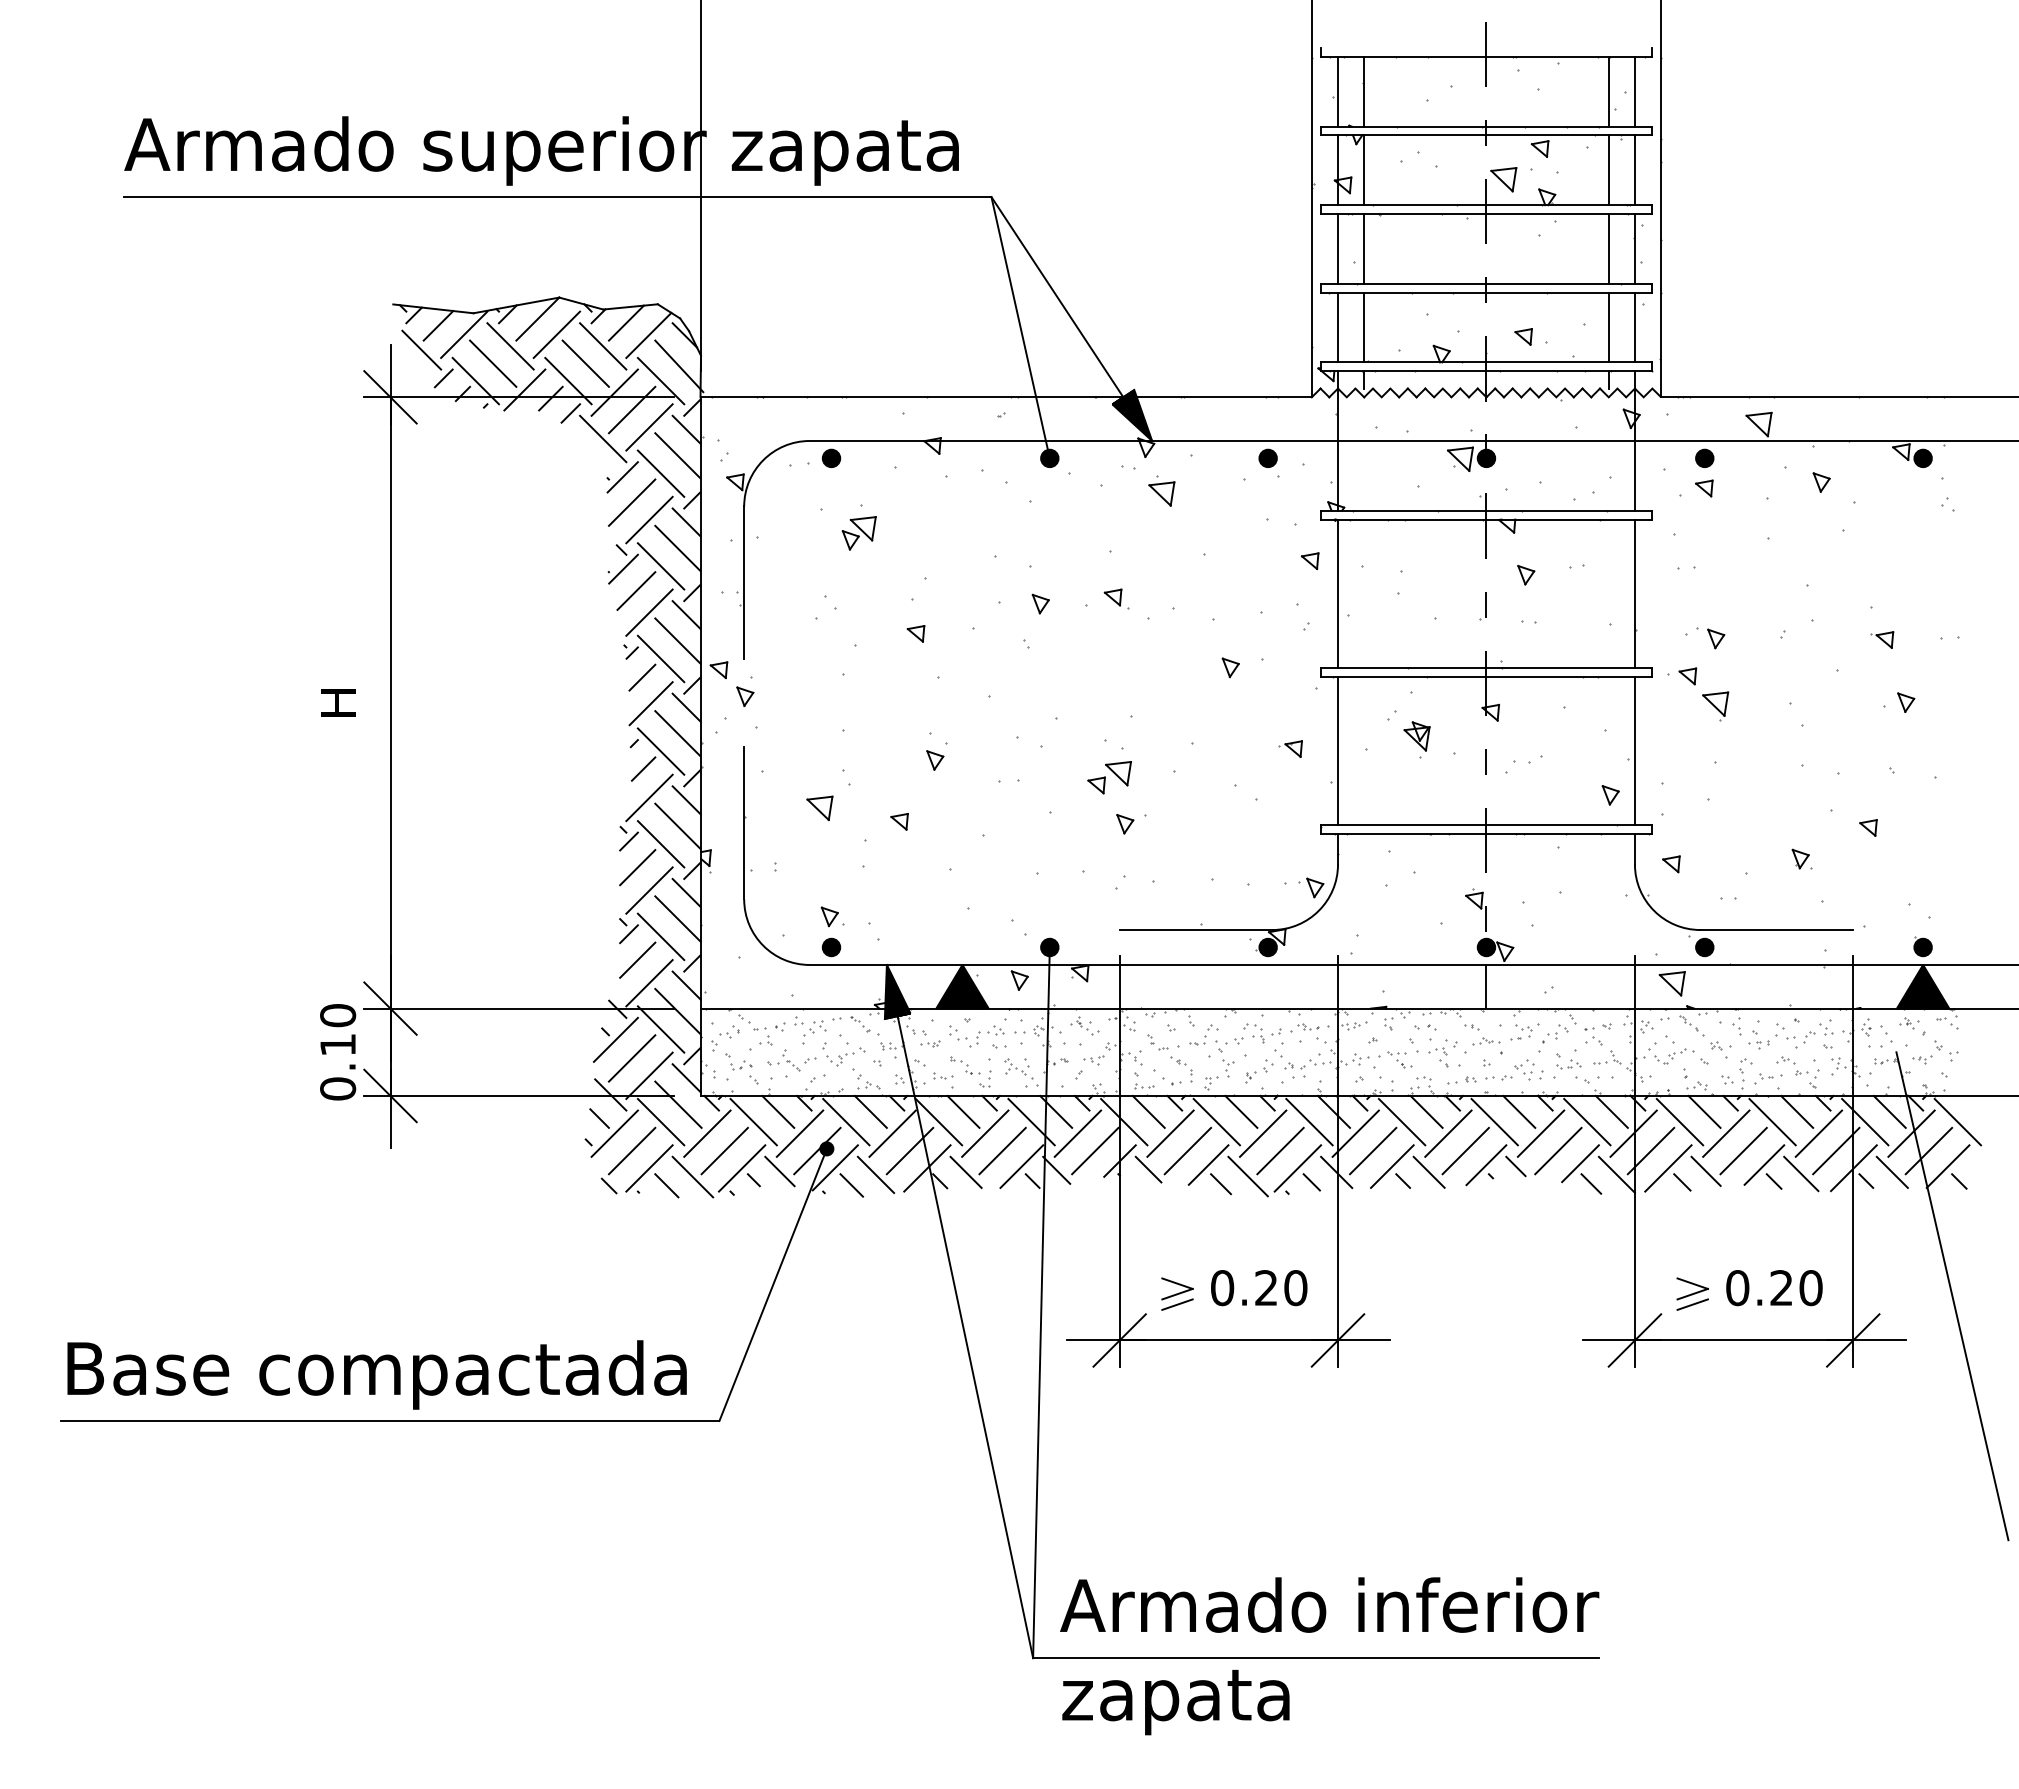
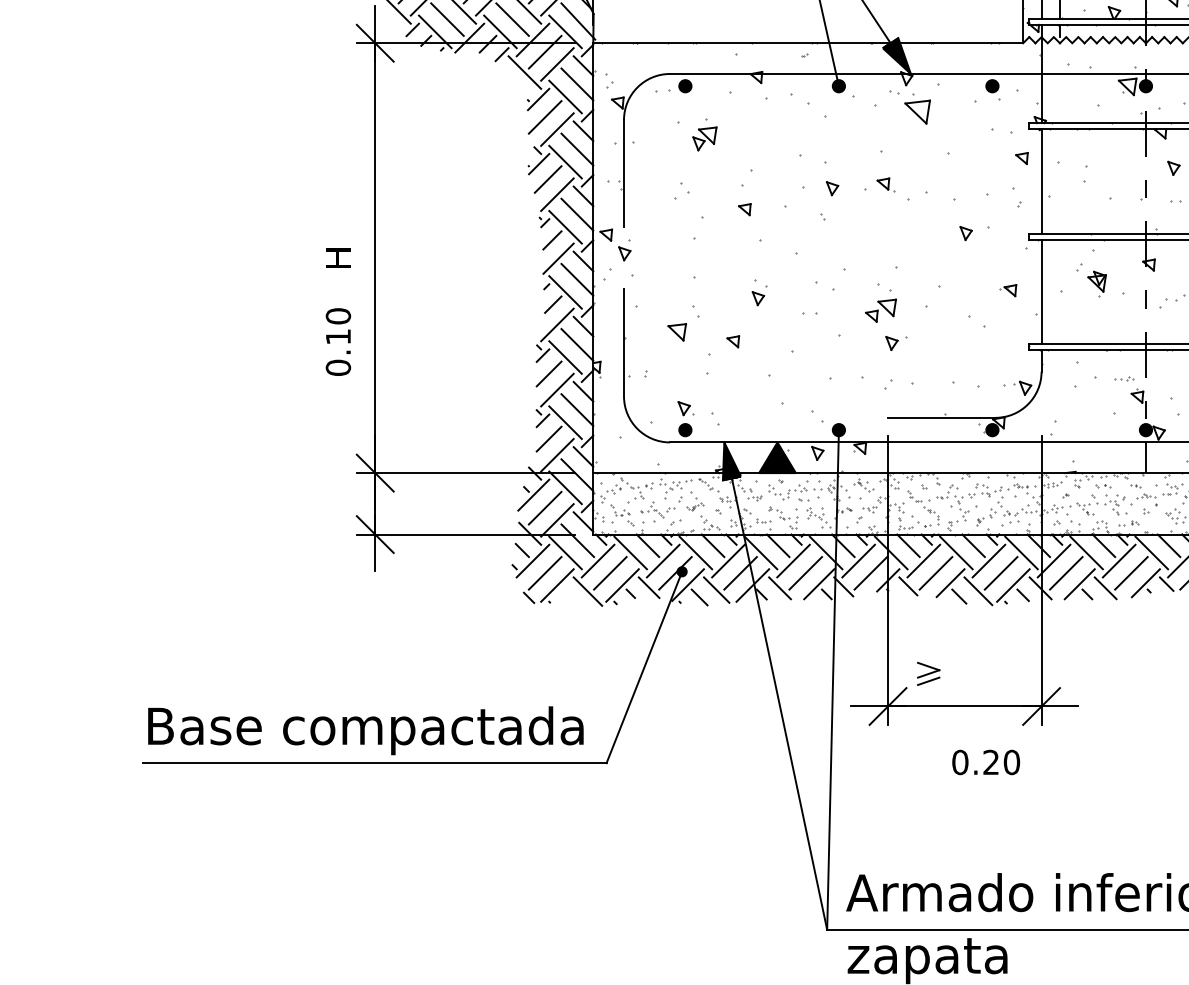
part: (1161, 490) -> (917, 108), size x1.4
text: (338, 1052) -> (338, 342), moved
part: (845, 1056) -> (695, 506), size x0.6
part: (1498, 1077) -> (1124, 378), moved
line: (666, 1185) -> (569, 597), removed
text: (1259, 1288) -> (986, 762), moved

